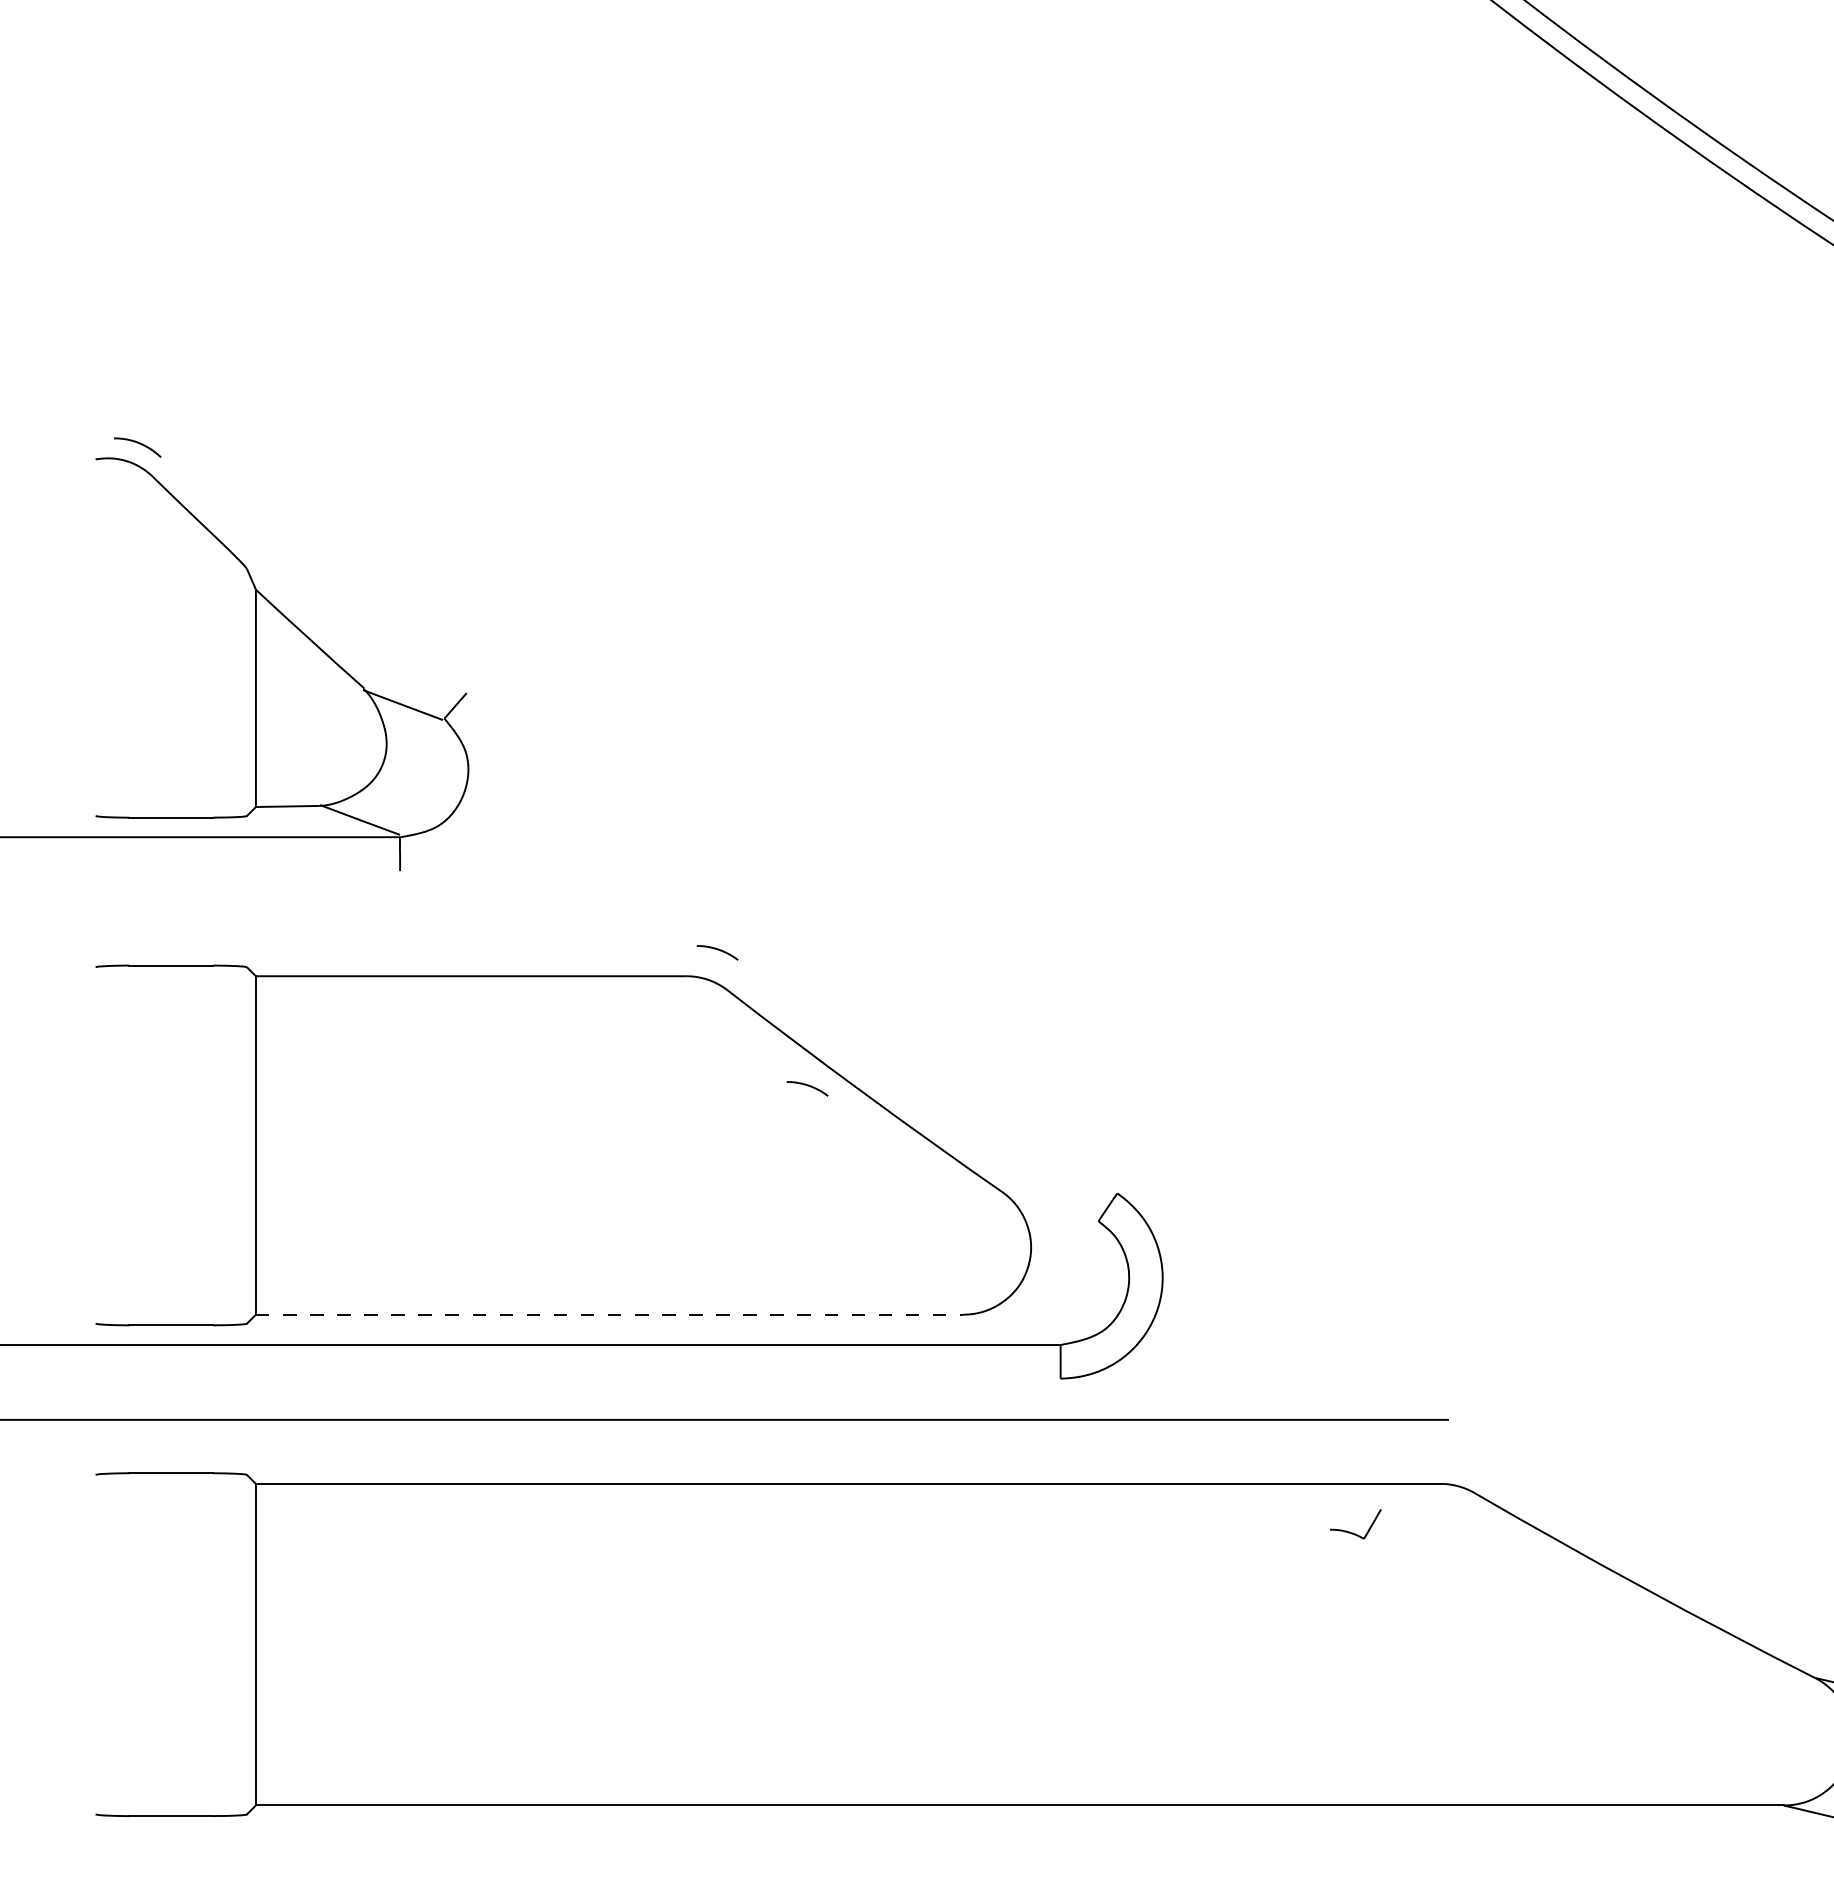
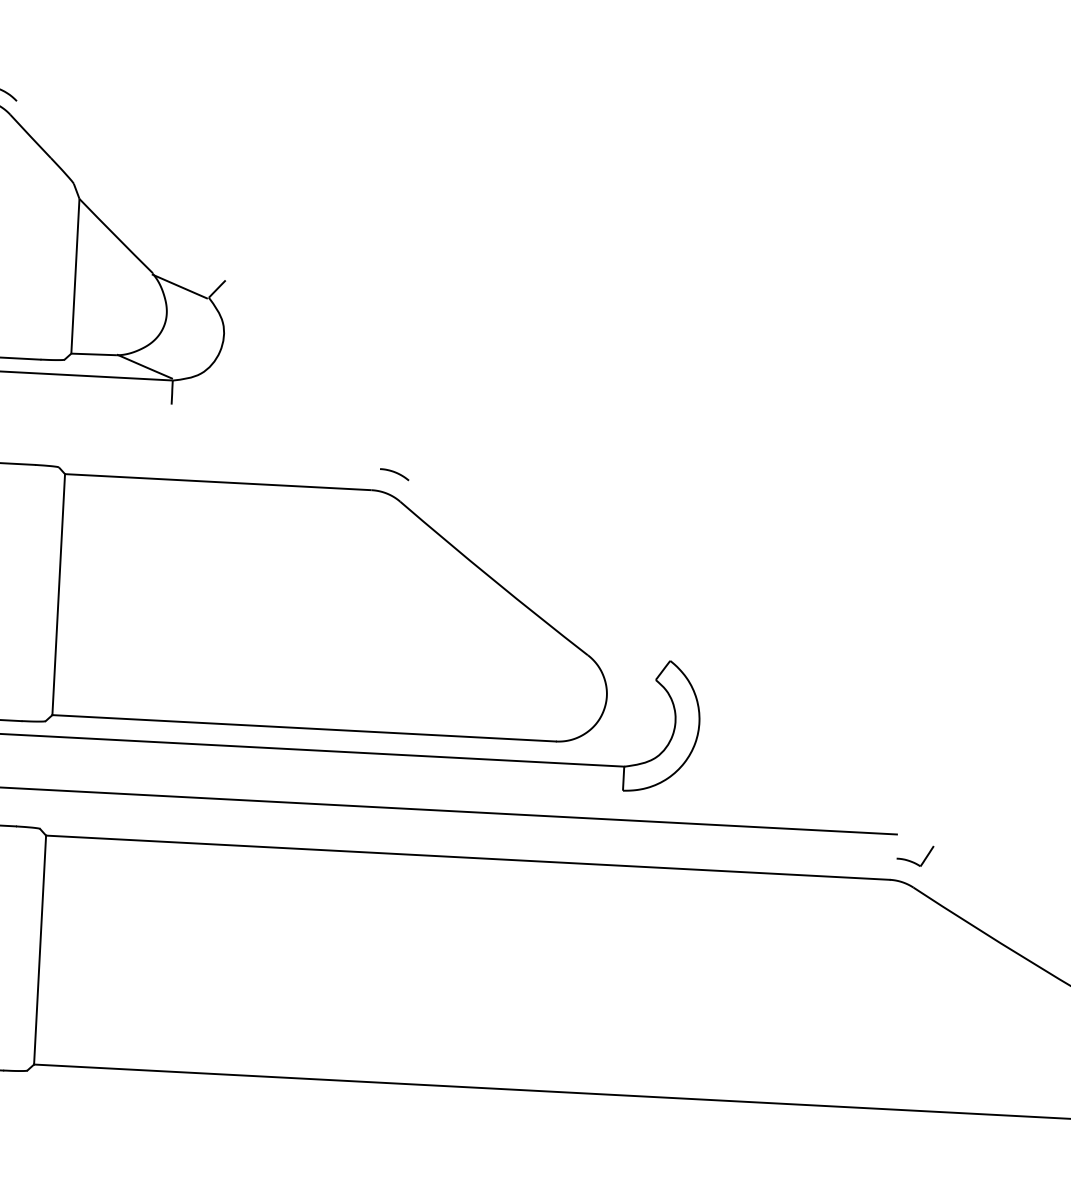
curve: (807, 1086) -> (453, 573), removed
line: (609, 1314) -> (304, 728), dashed -> solid
part: (1352, 1532) -> (912, 861), moved

